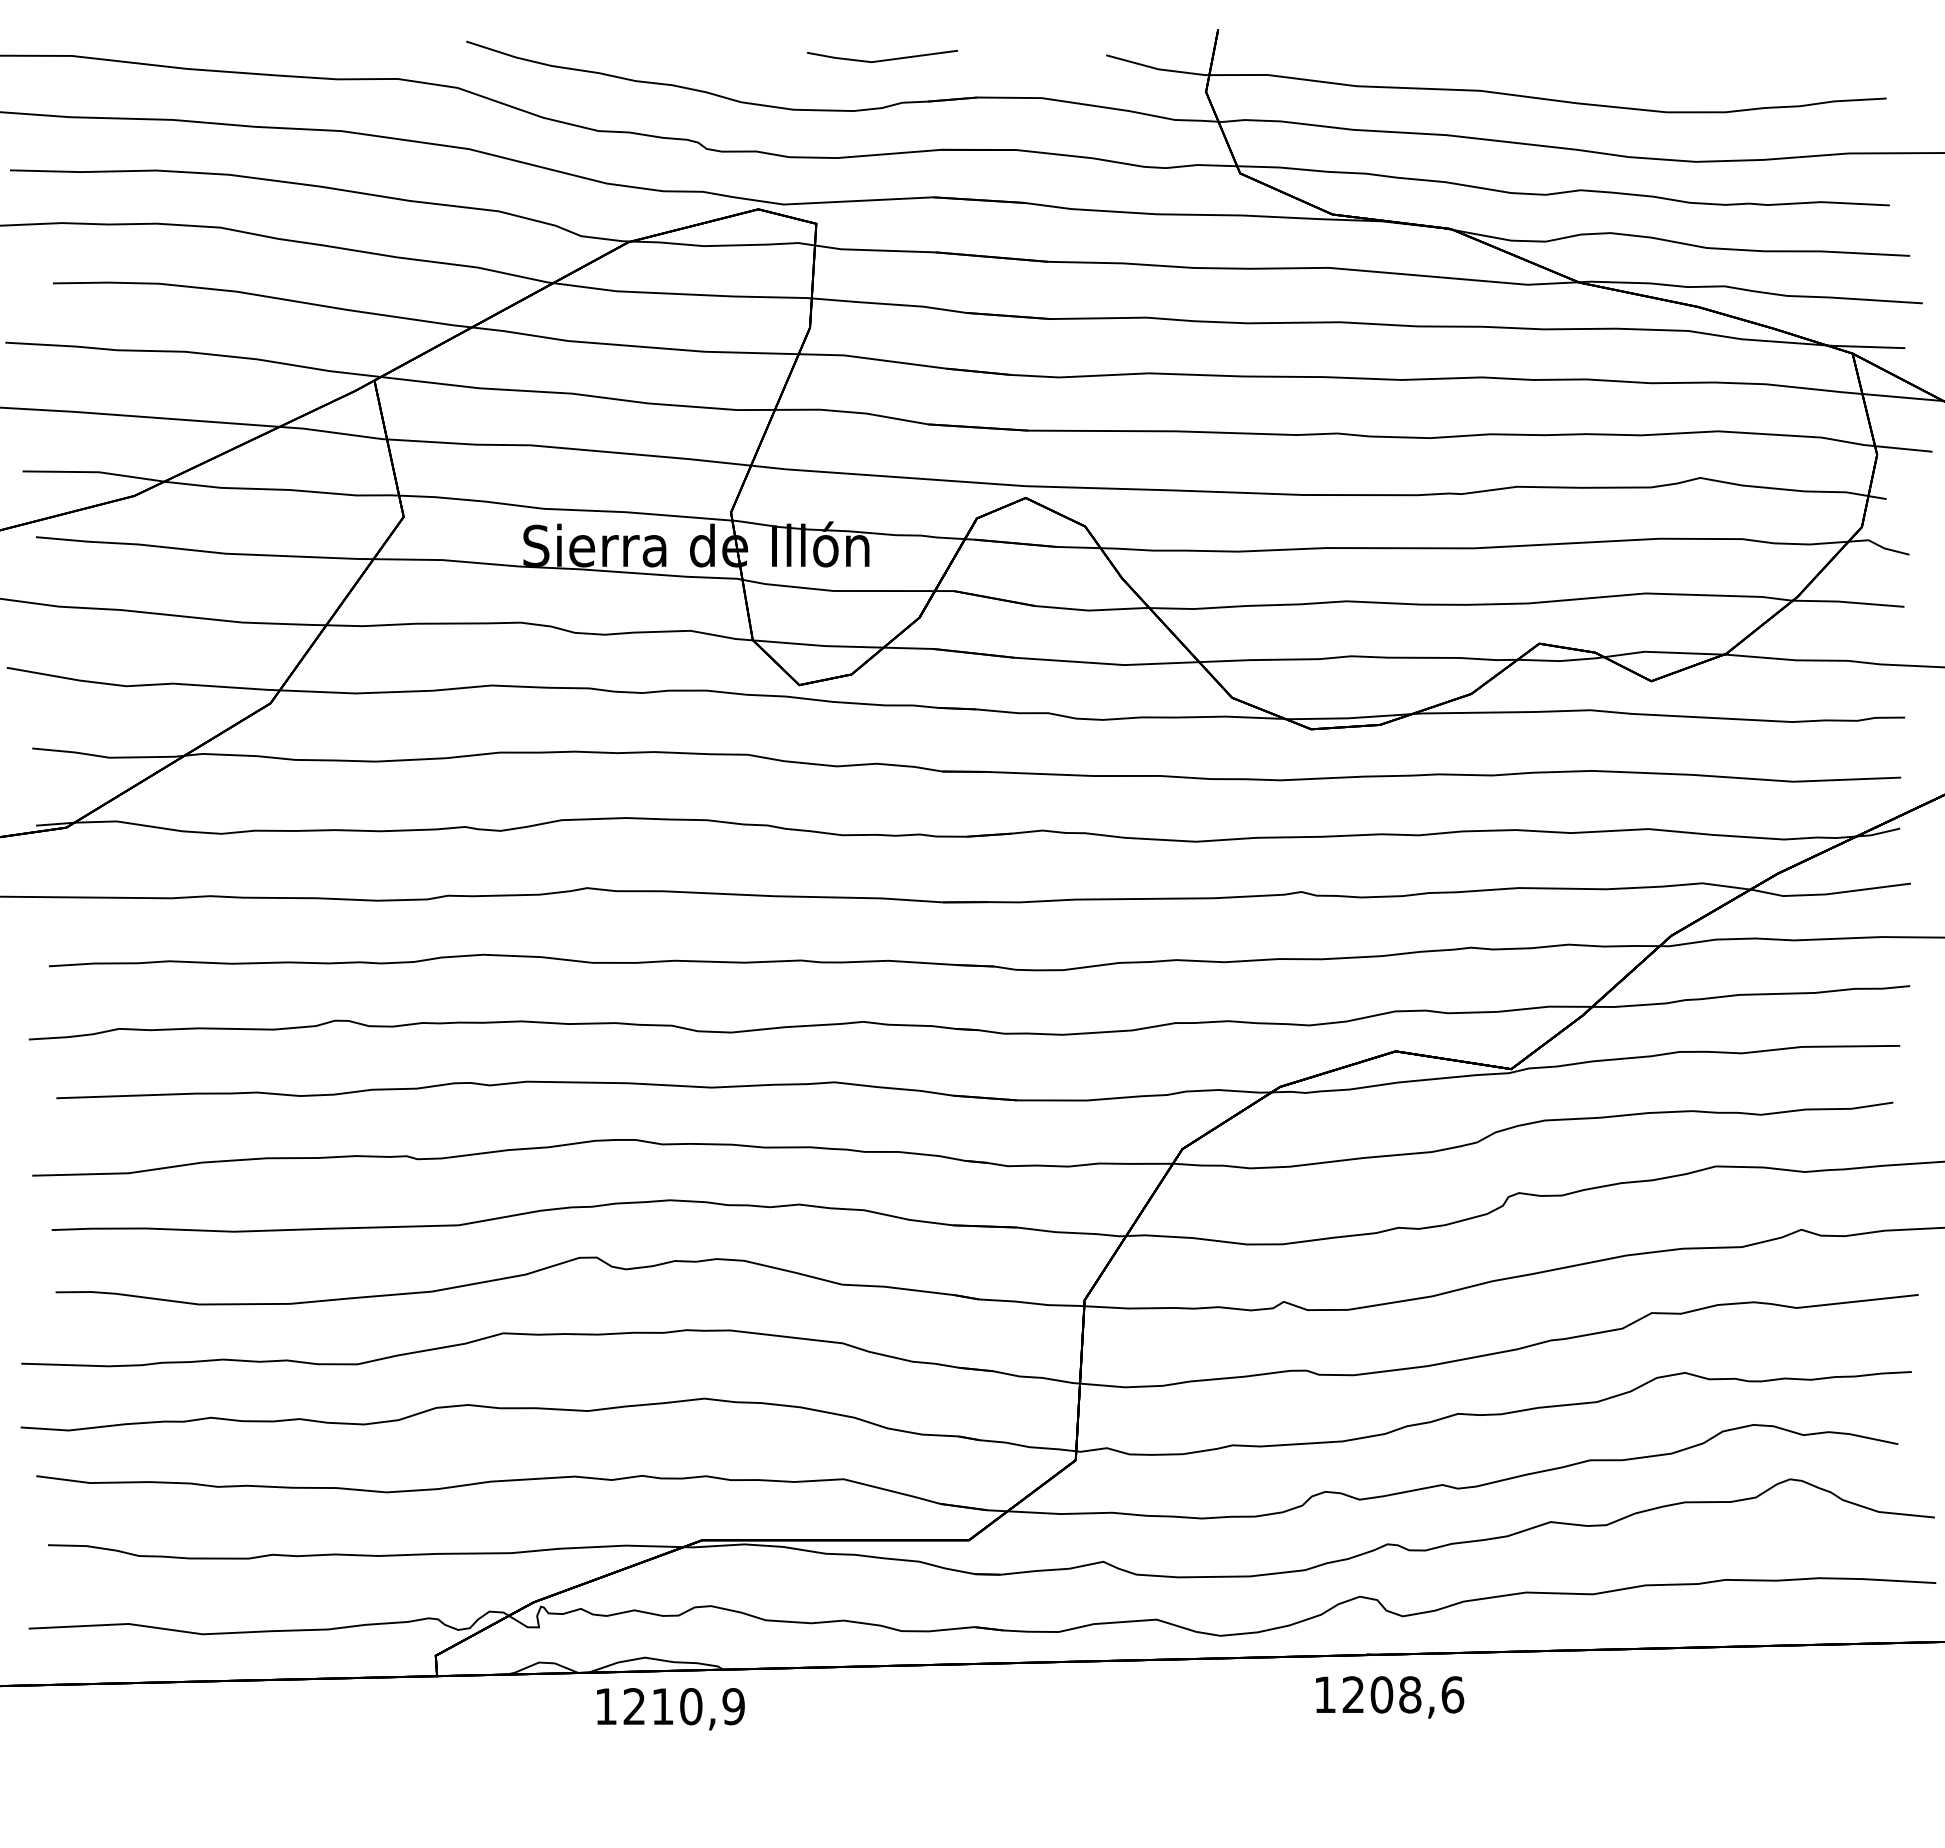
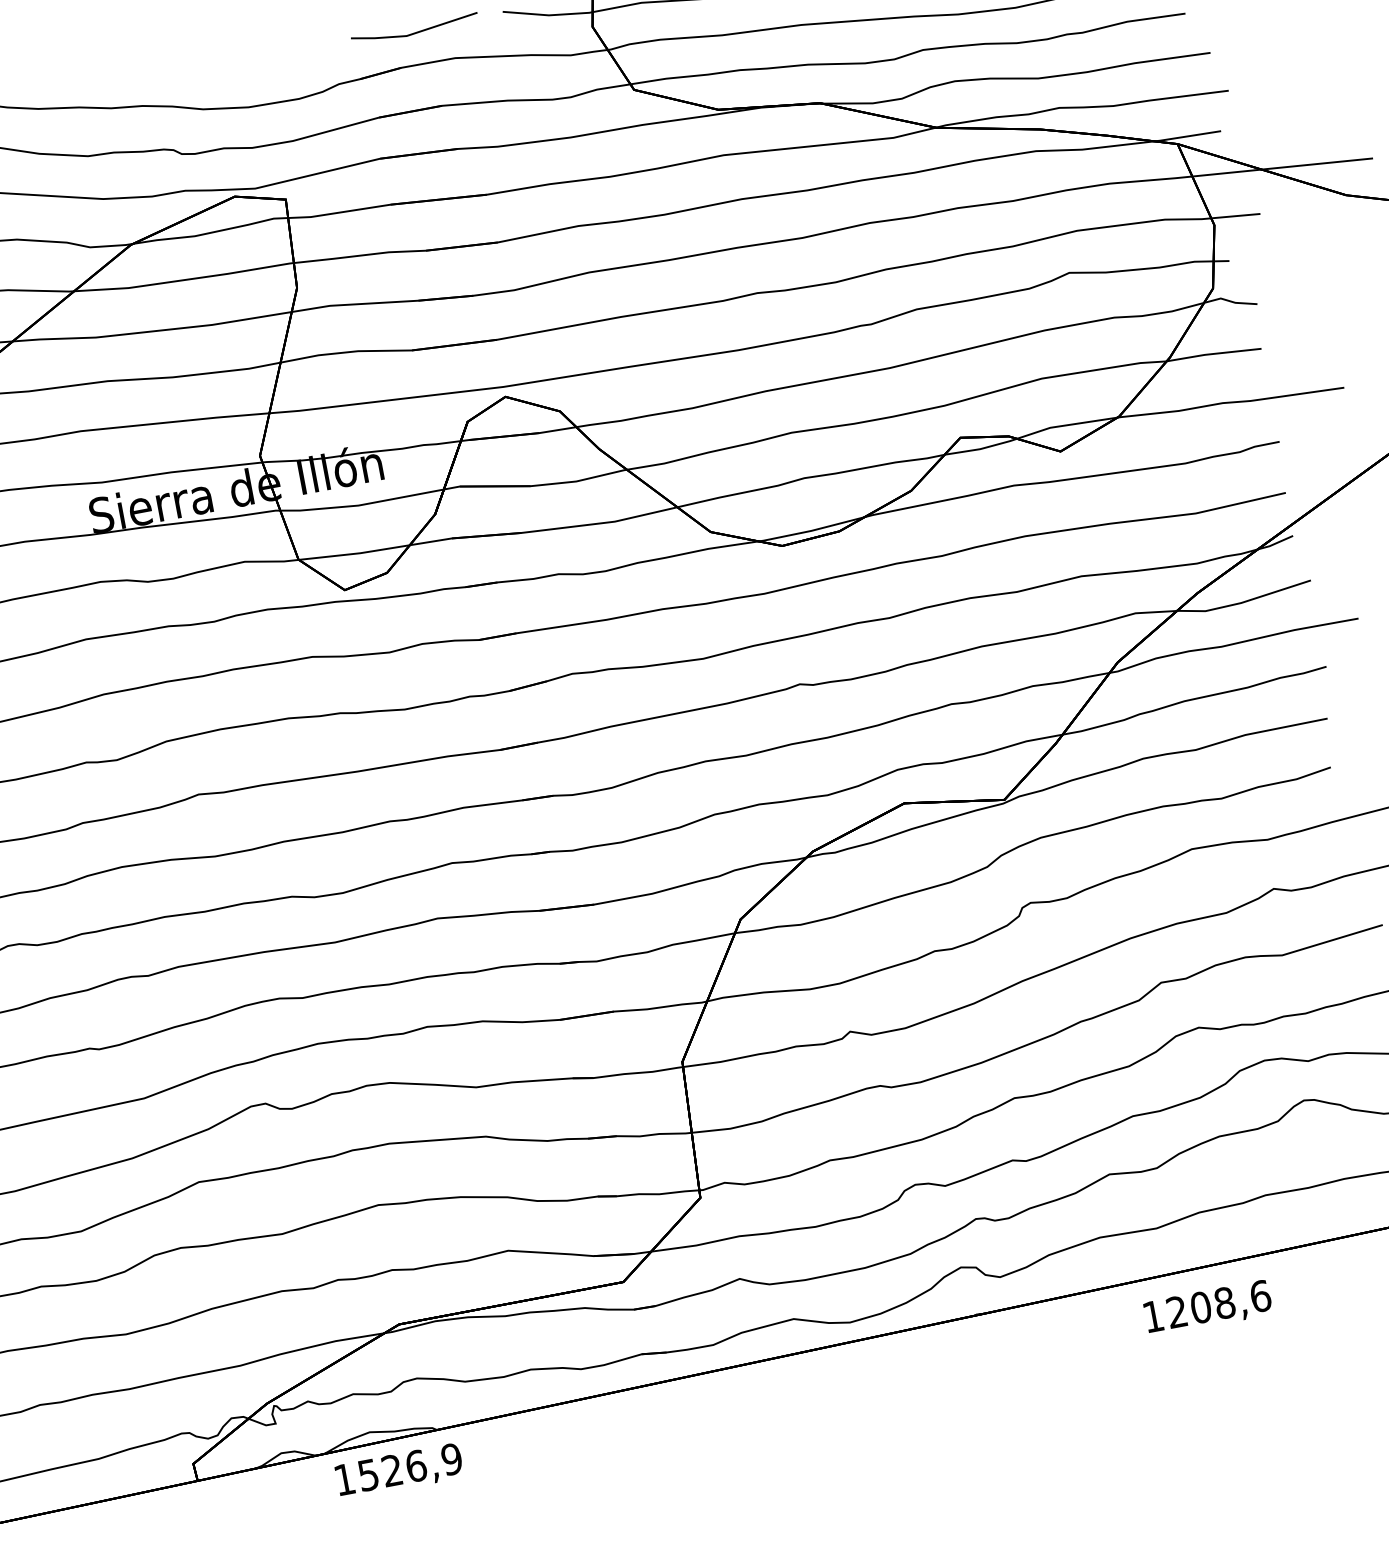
line: (882, 59) -> (415, 32), moved
text: (1390, 1697) -> (1208, 1308), moved
text: (662, 1706) -> (392, 1470), 1210,9 -> 1526,9

